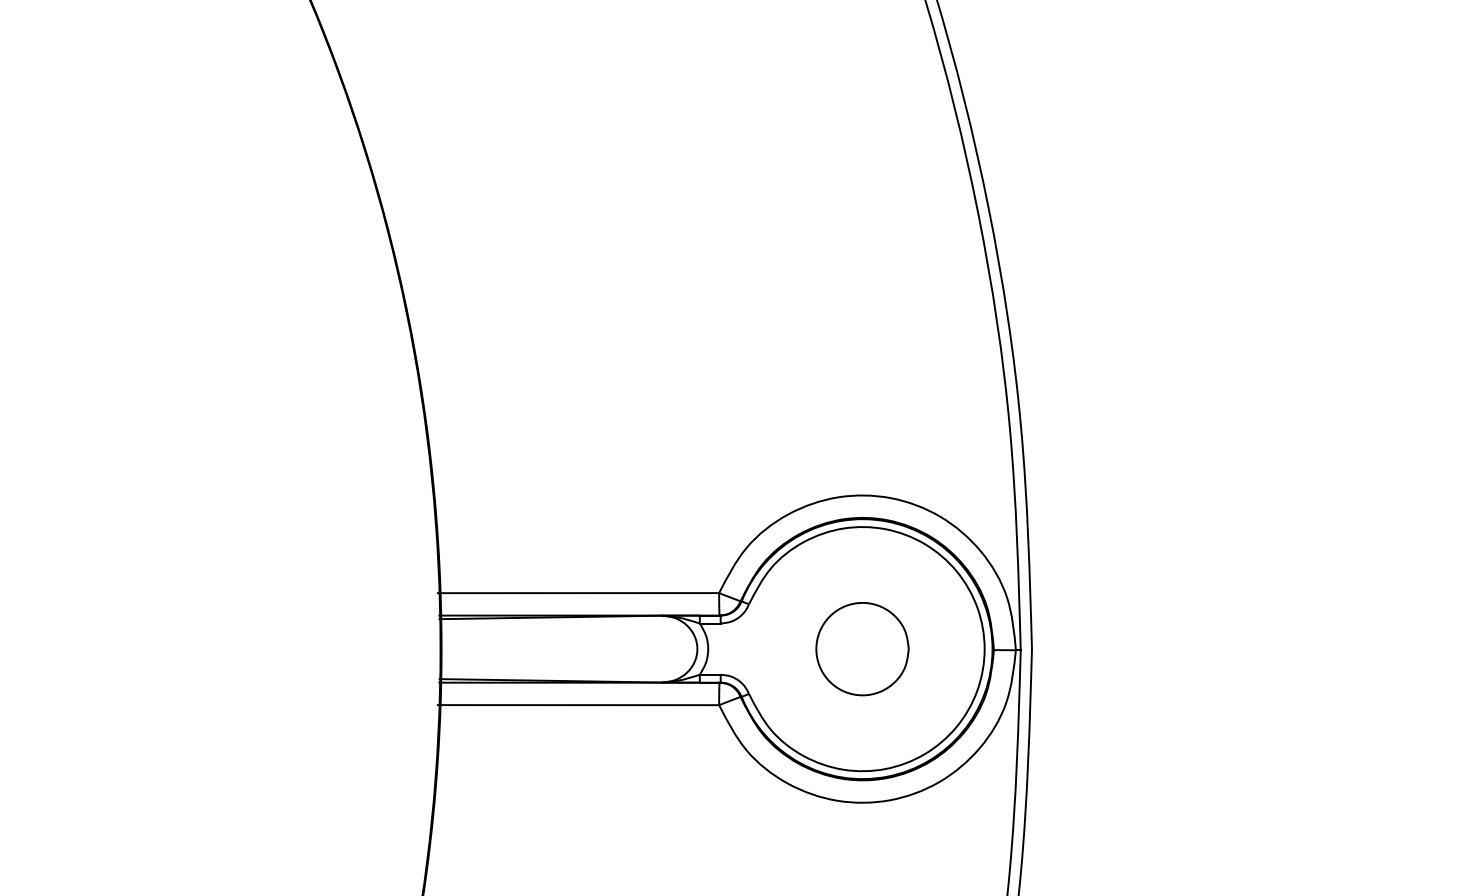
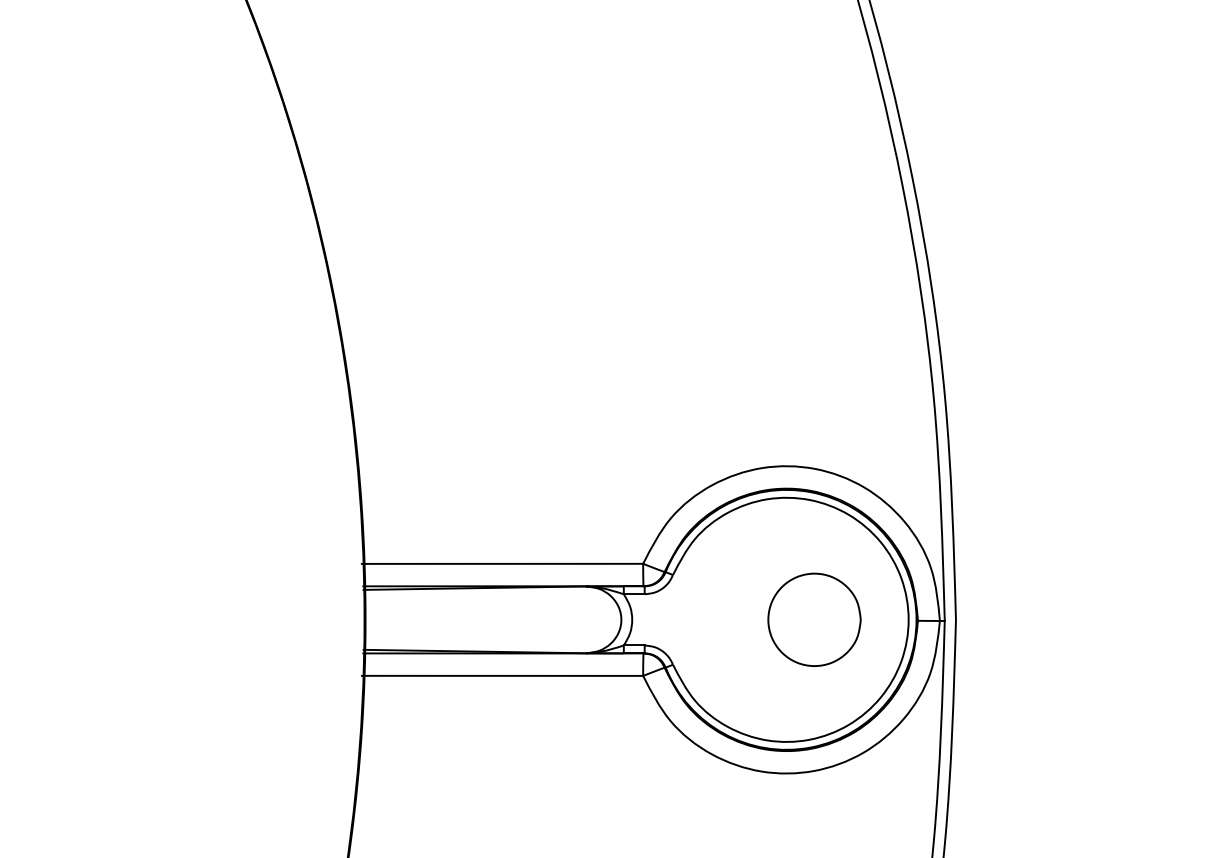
part: (862, 649) -> (814, 620), moved

